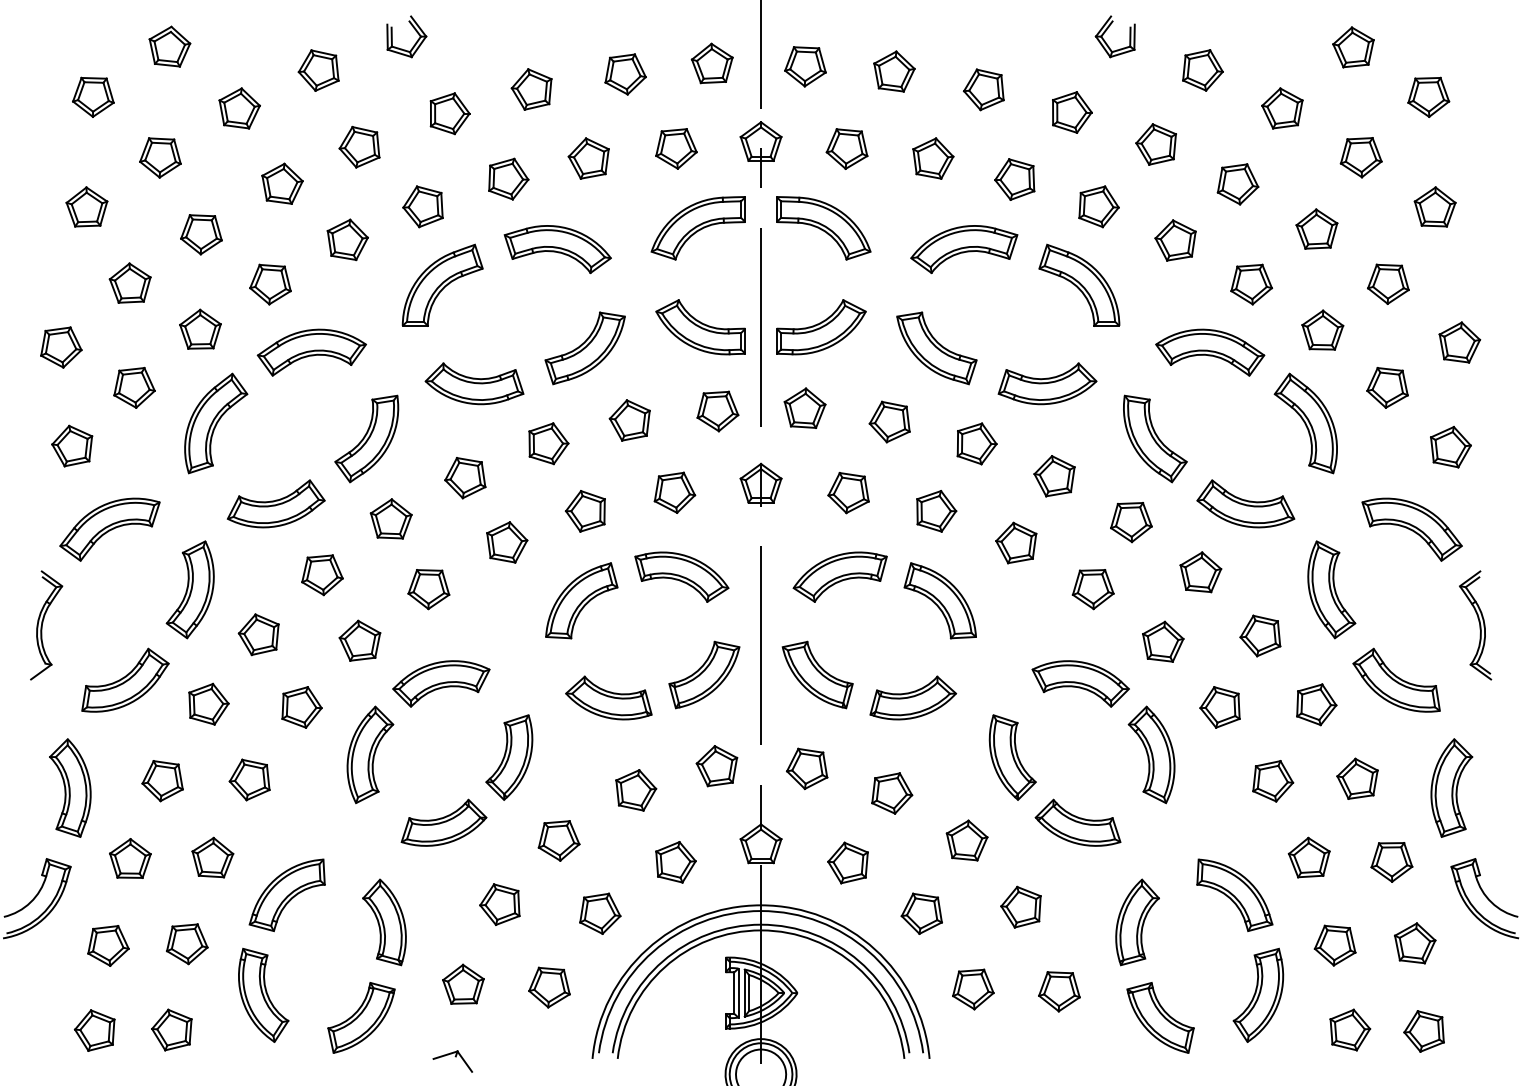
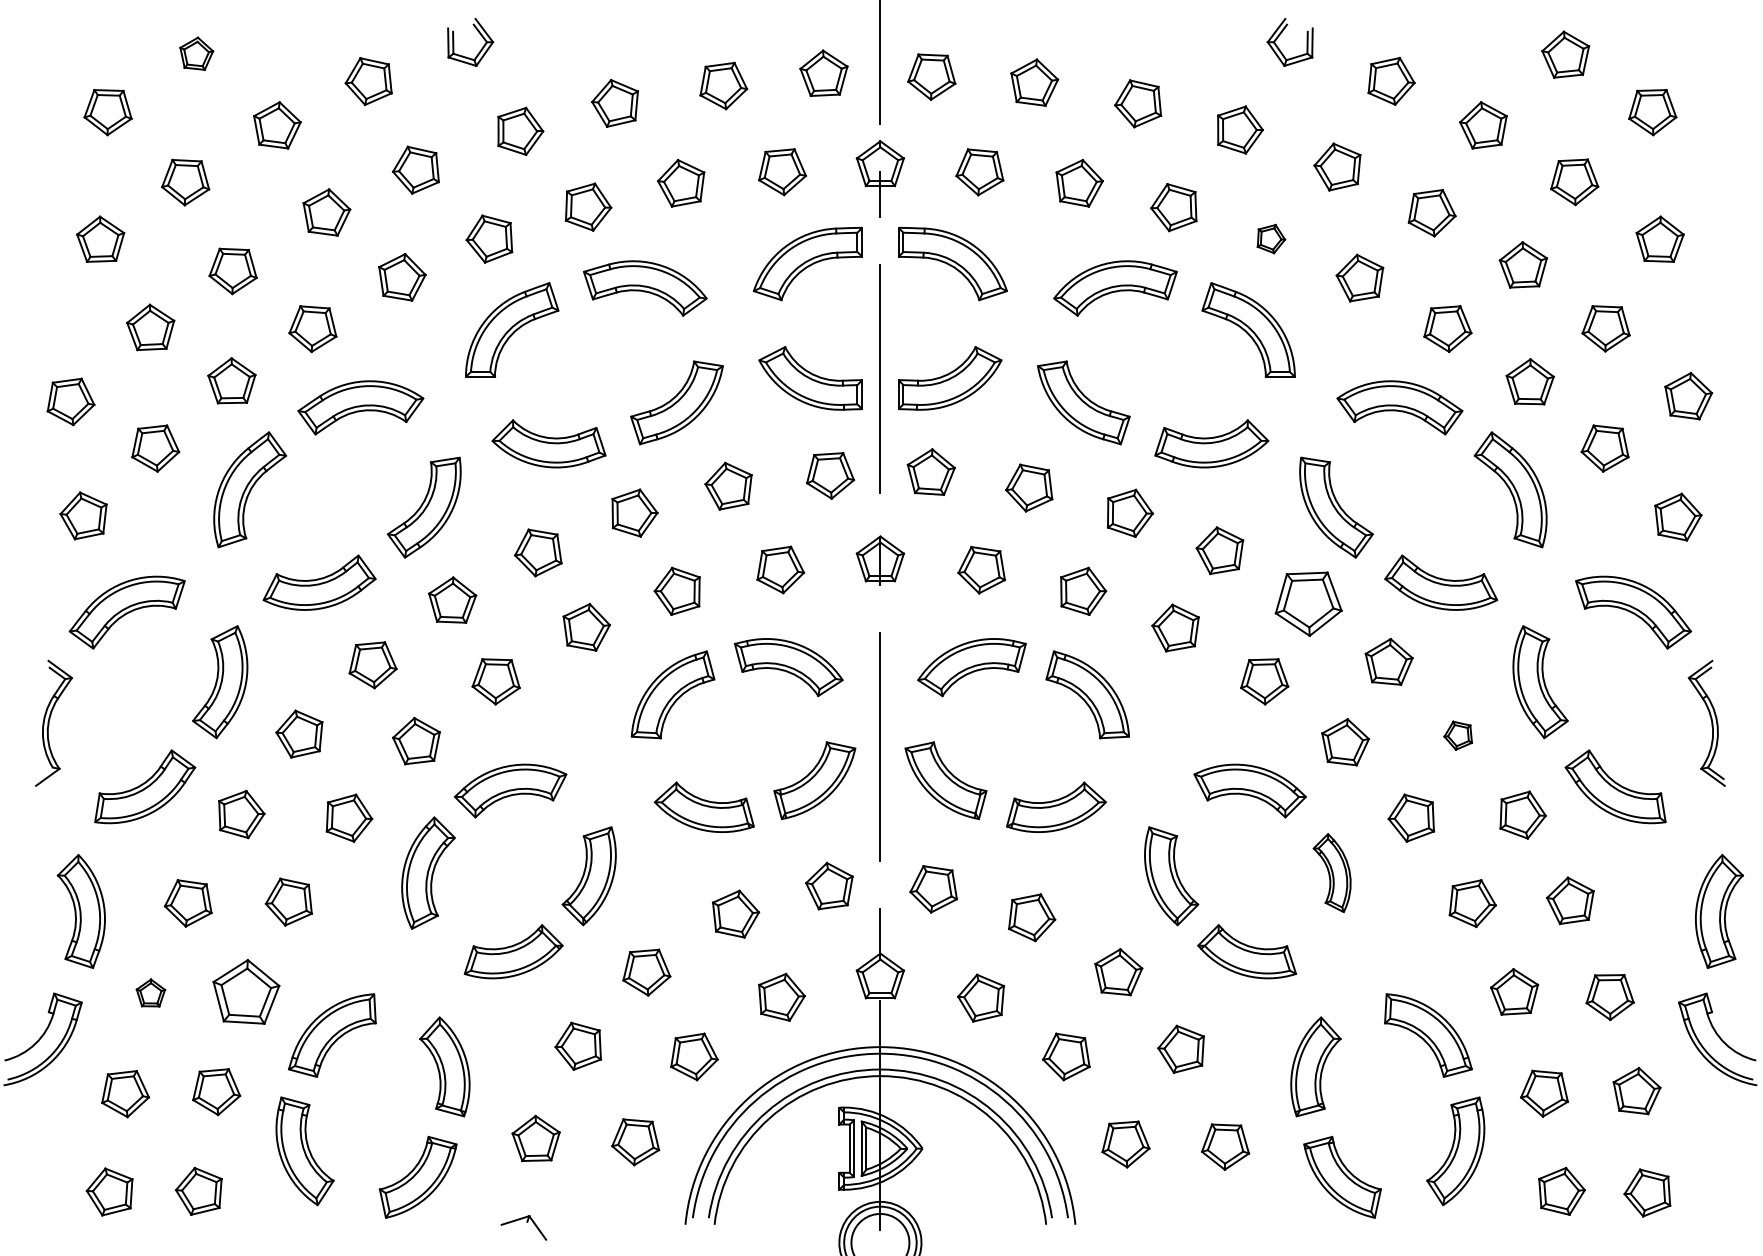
part: (169, 46) -> (196, 53), size x0.7
part: (1099, 206) -> (1271, 238), size x0.6
part: (1131, 522) -> (1308, 604), size x1.4
part: (1260, 635) -> (1458, 735), size x0.6
part: (1151, 754) -> (1331, 872), size x0.7
part: (1451, 788) -> (1719, 911), moved
part: (212, 857) -> (245, 991), size x1.4
part: (130, 858) -> (150, 992), size x0.6

